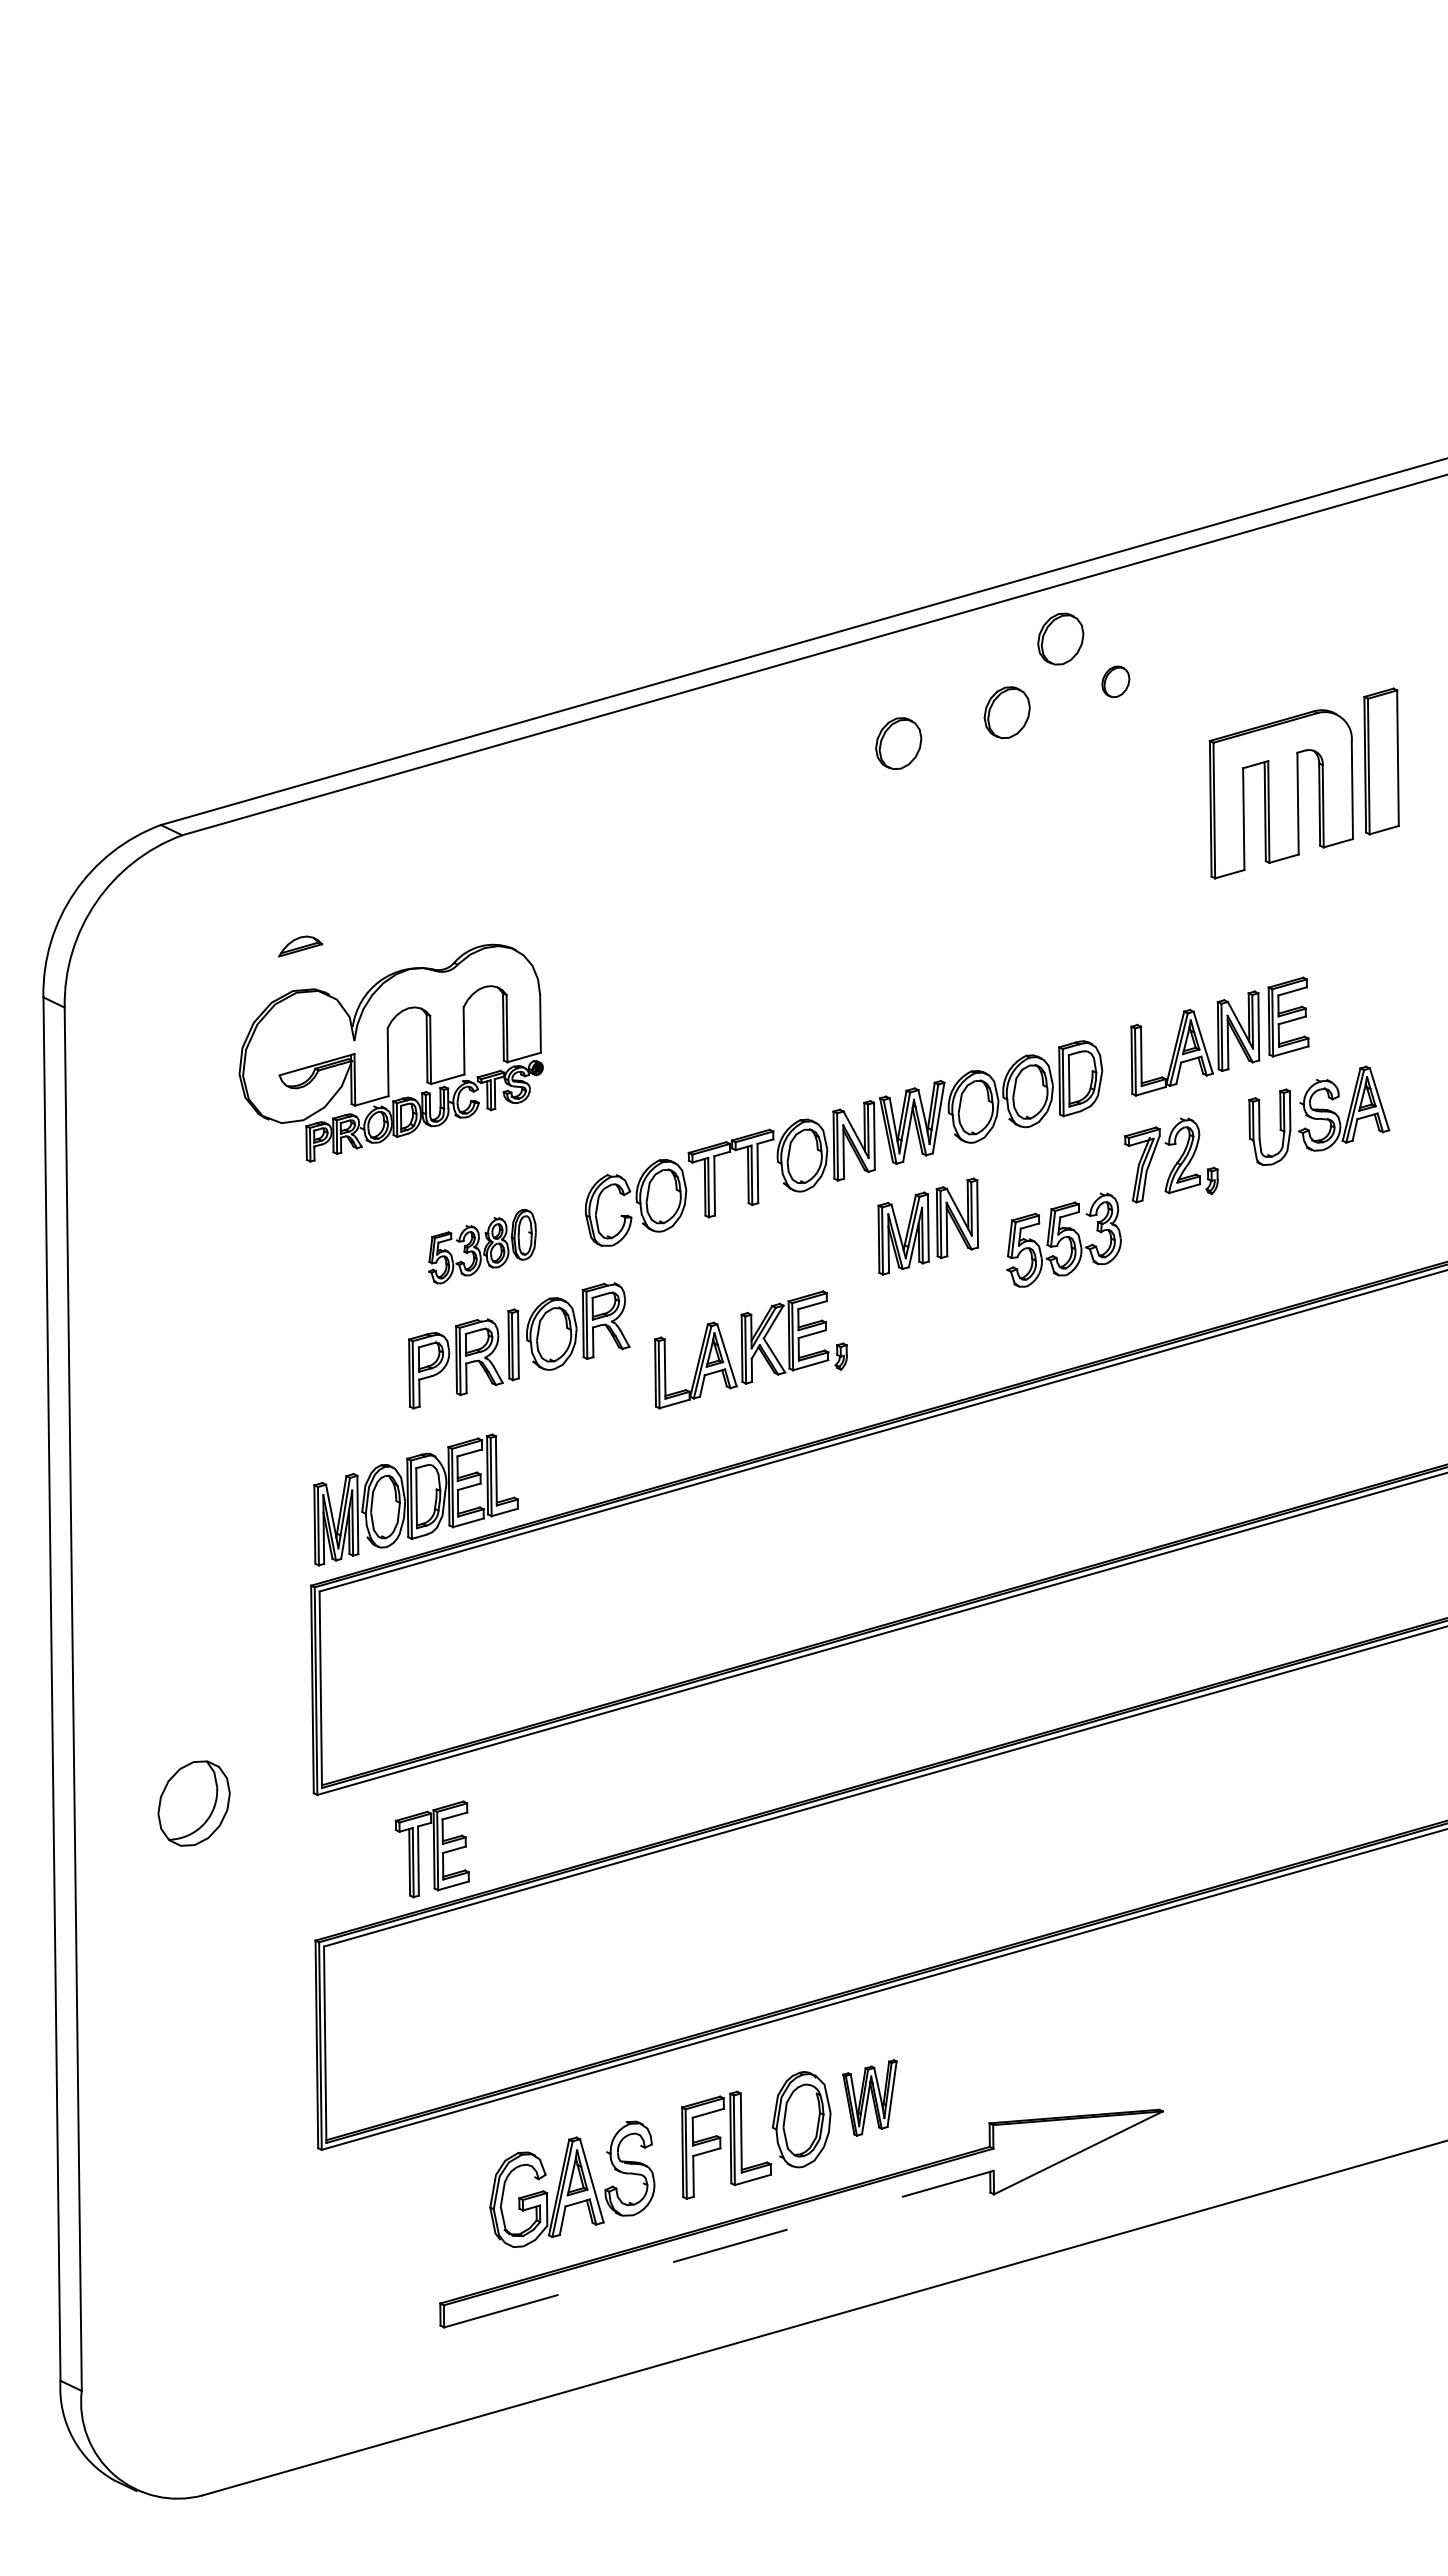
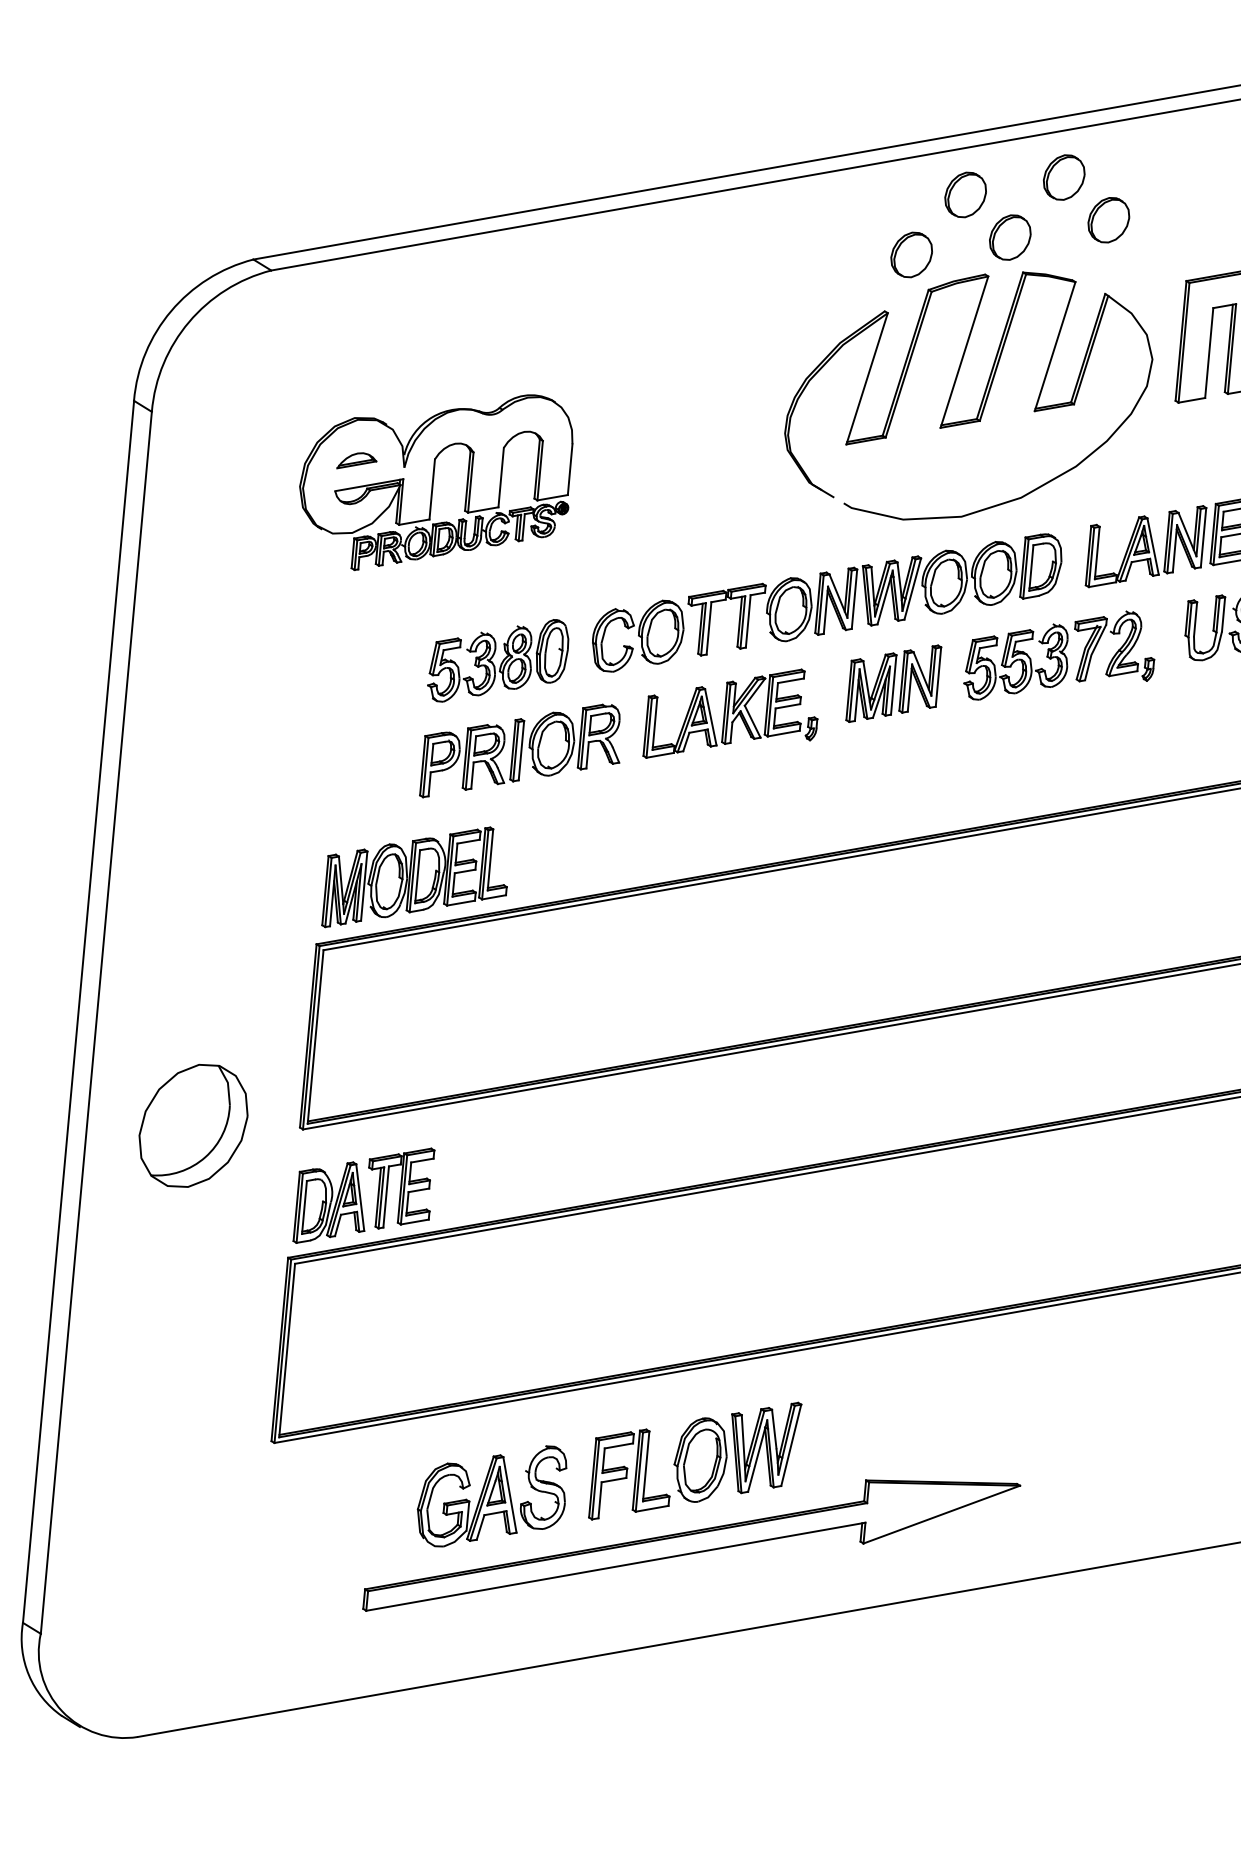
part: (951, 669) -> (965, 194), added
part: (1115, 681) -> (1108, 219), size x1.67
part: (993, 900) -> (981, 402), added
part: (300, 946) -> (356, 461), moved
part: (1063, 1239) -> (1016, 661), moved
part: (482, 1246) -> (498, 660), size x1.43
part: (750, 1349) -> (732, 714), moved
part: (193, 1803) -> (192, 1125), size x1.67
part: (357, 1874) -> (331, 1203), added
part: (869, 2097) -> (762, 1446), size x1.43
line: (718, 2249) -> (615, 1567), dashed -> solid

